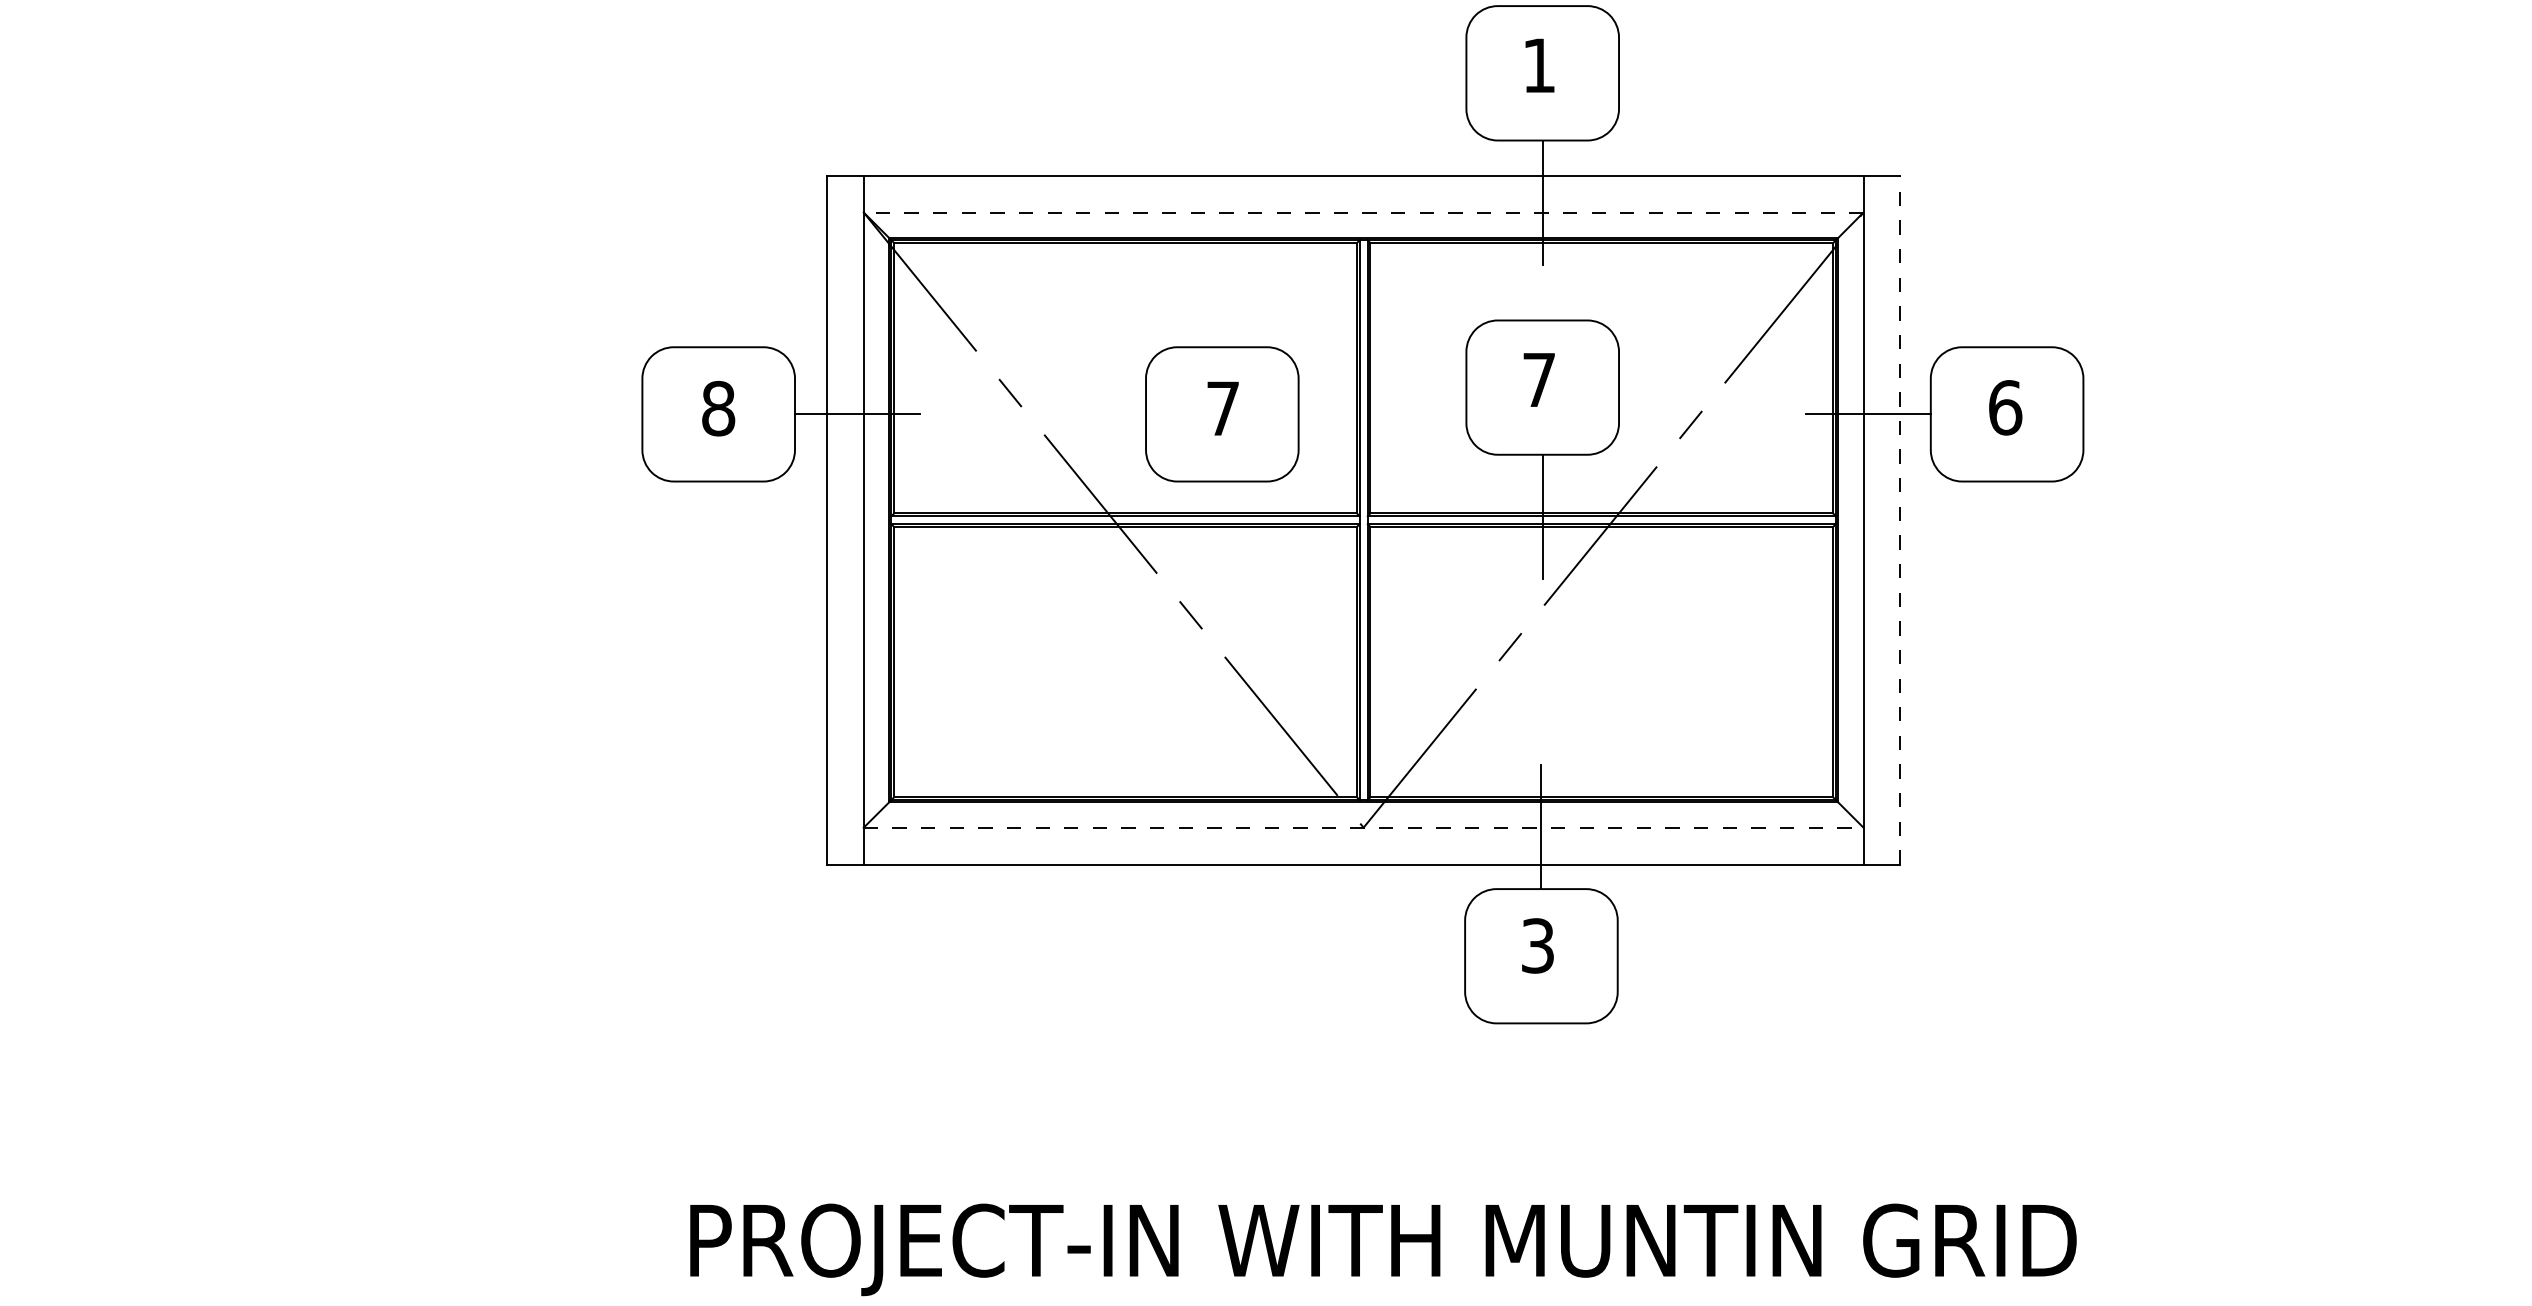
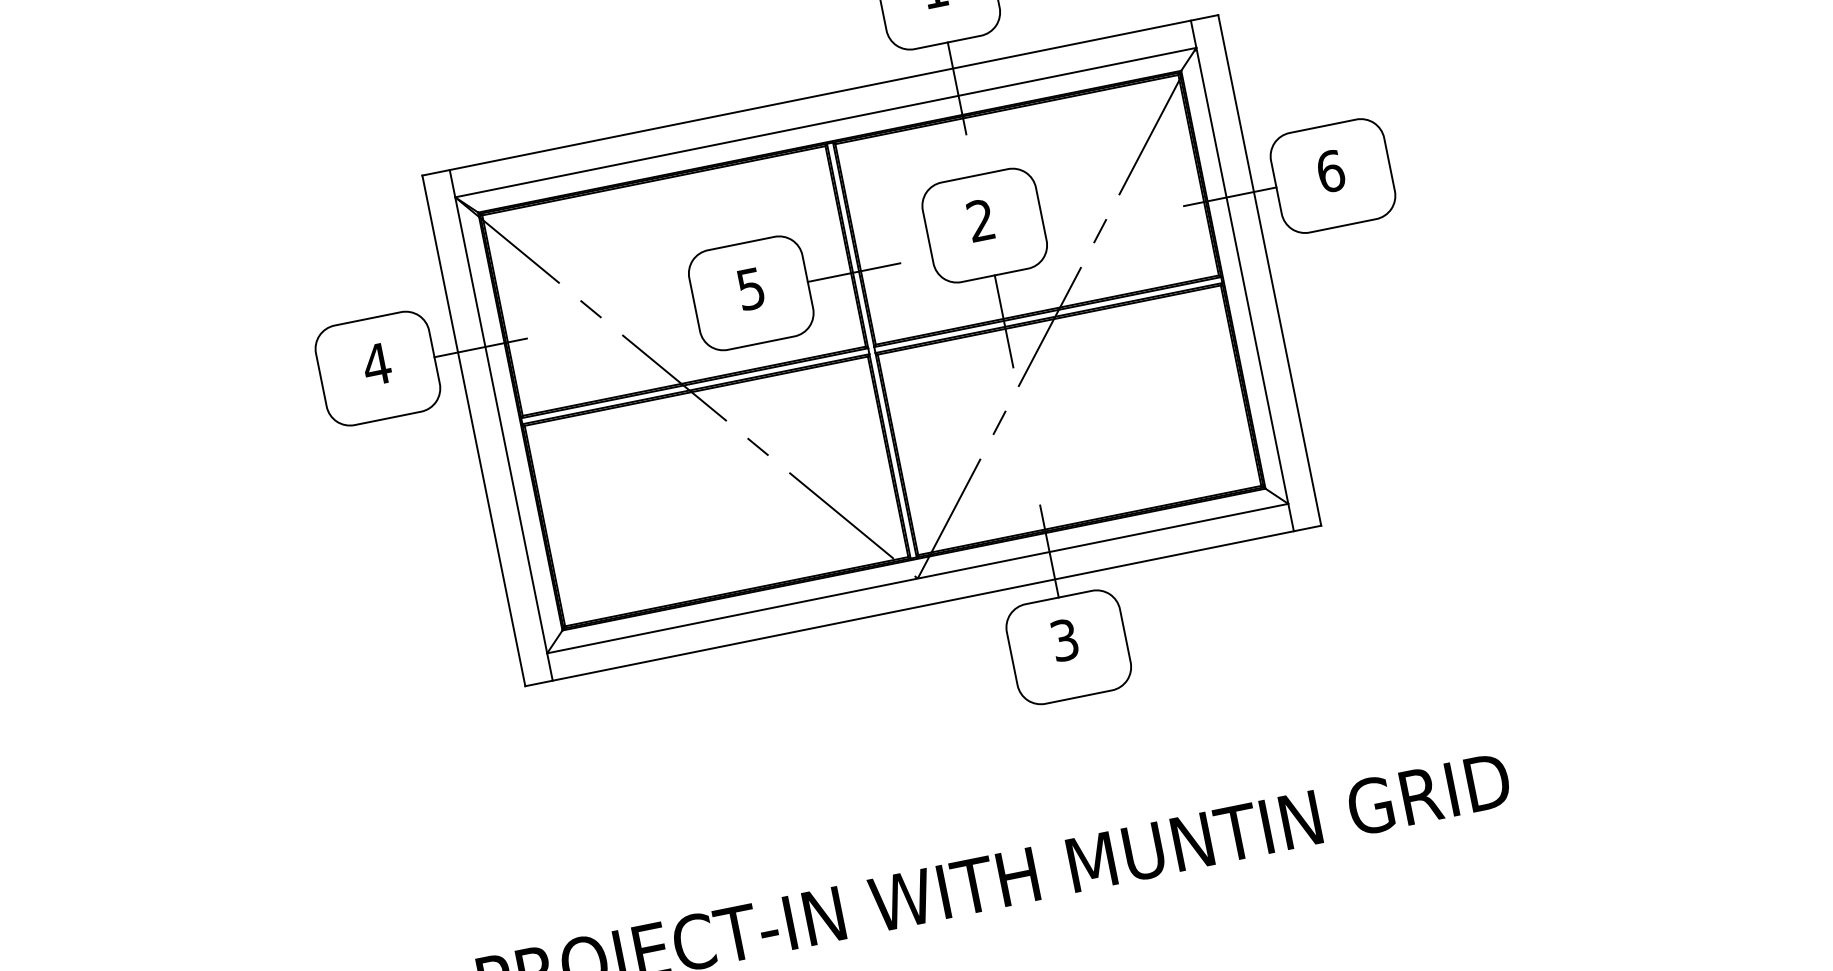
line: (1363, 212) -> (825, 122), dashed -> solid
text: (1538, 379) -> (980, 220), 7 -> 2
text: (717, 408) -> (376, 364), 8 -> 4
text: (1222, 408) -> (750, 288), 7 -> 5
line: (1360, 414) -> (853, 272), added
line: (1900, 519) -> (1269, 269), dashed -> solid
line: (1363, 827) -> (917, 578), dashed -> solid

